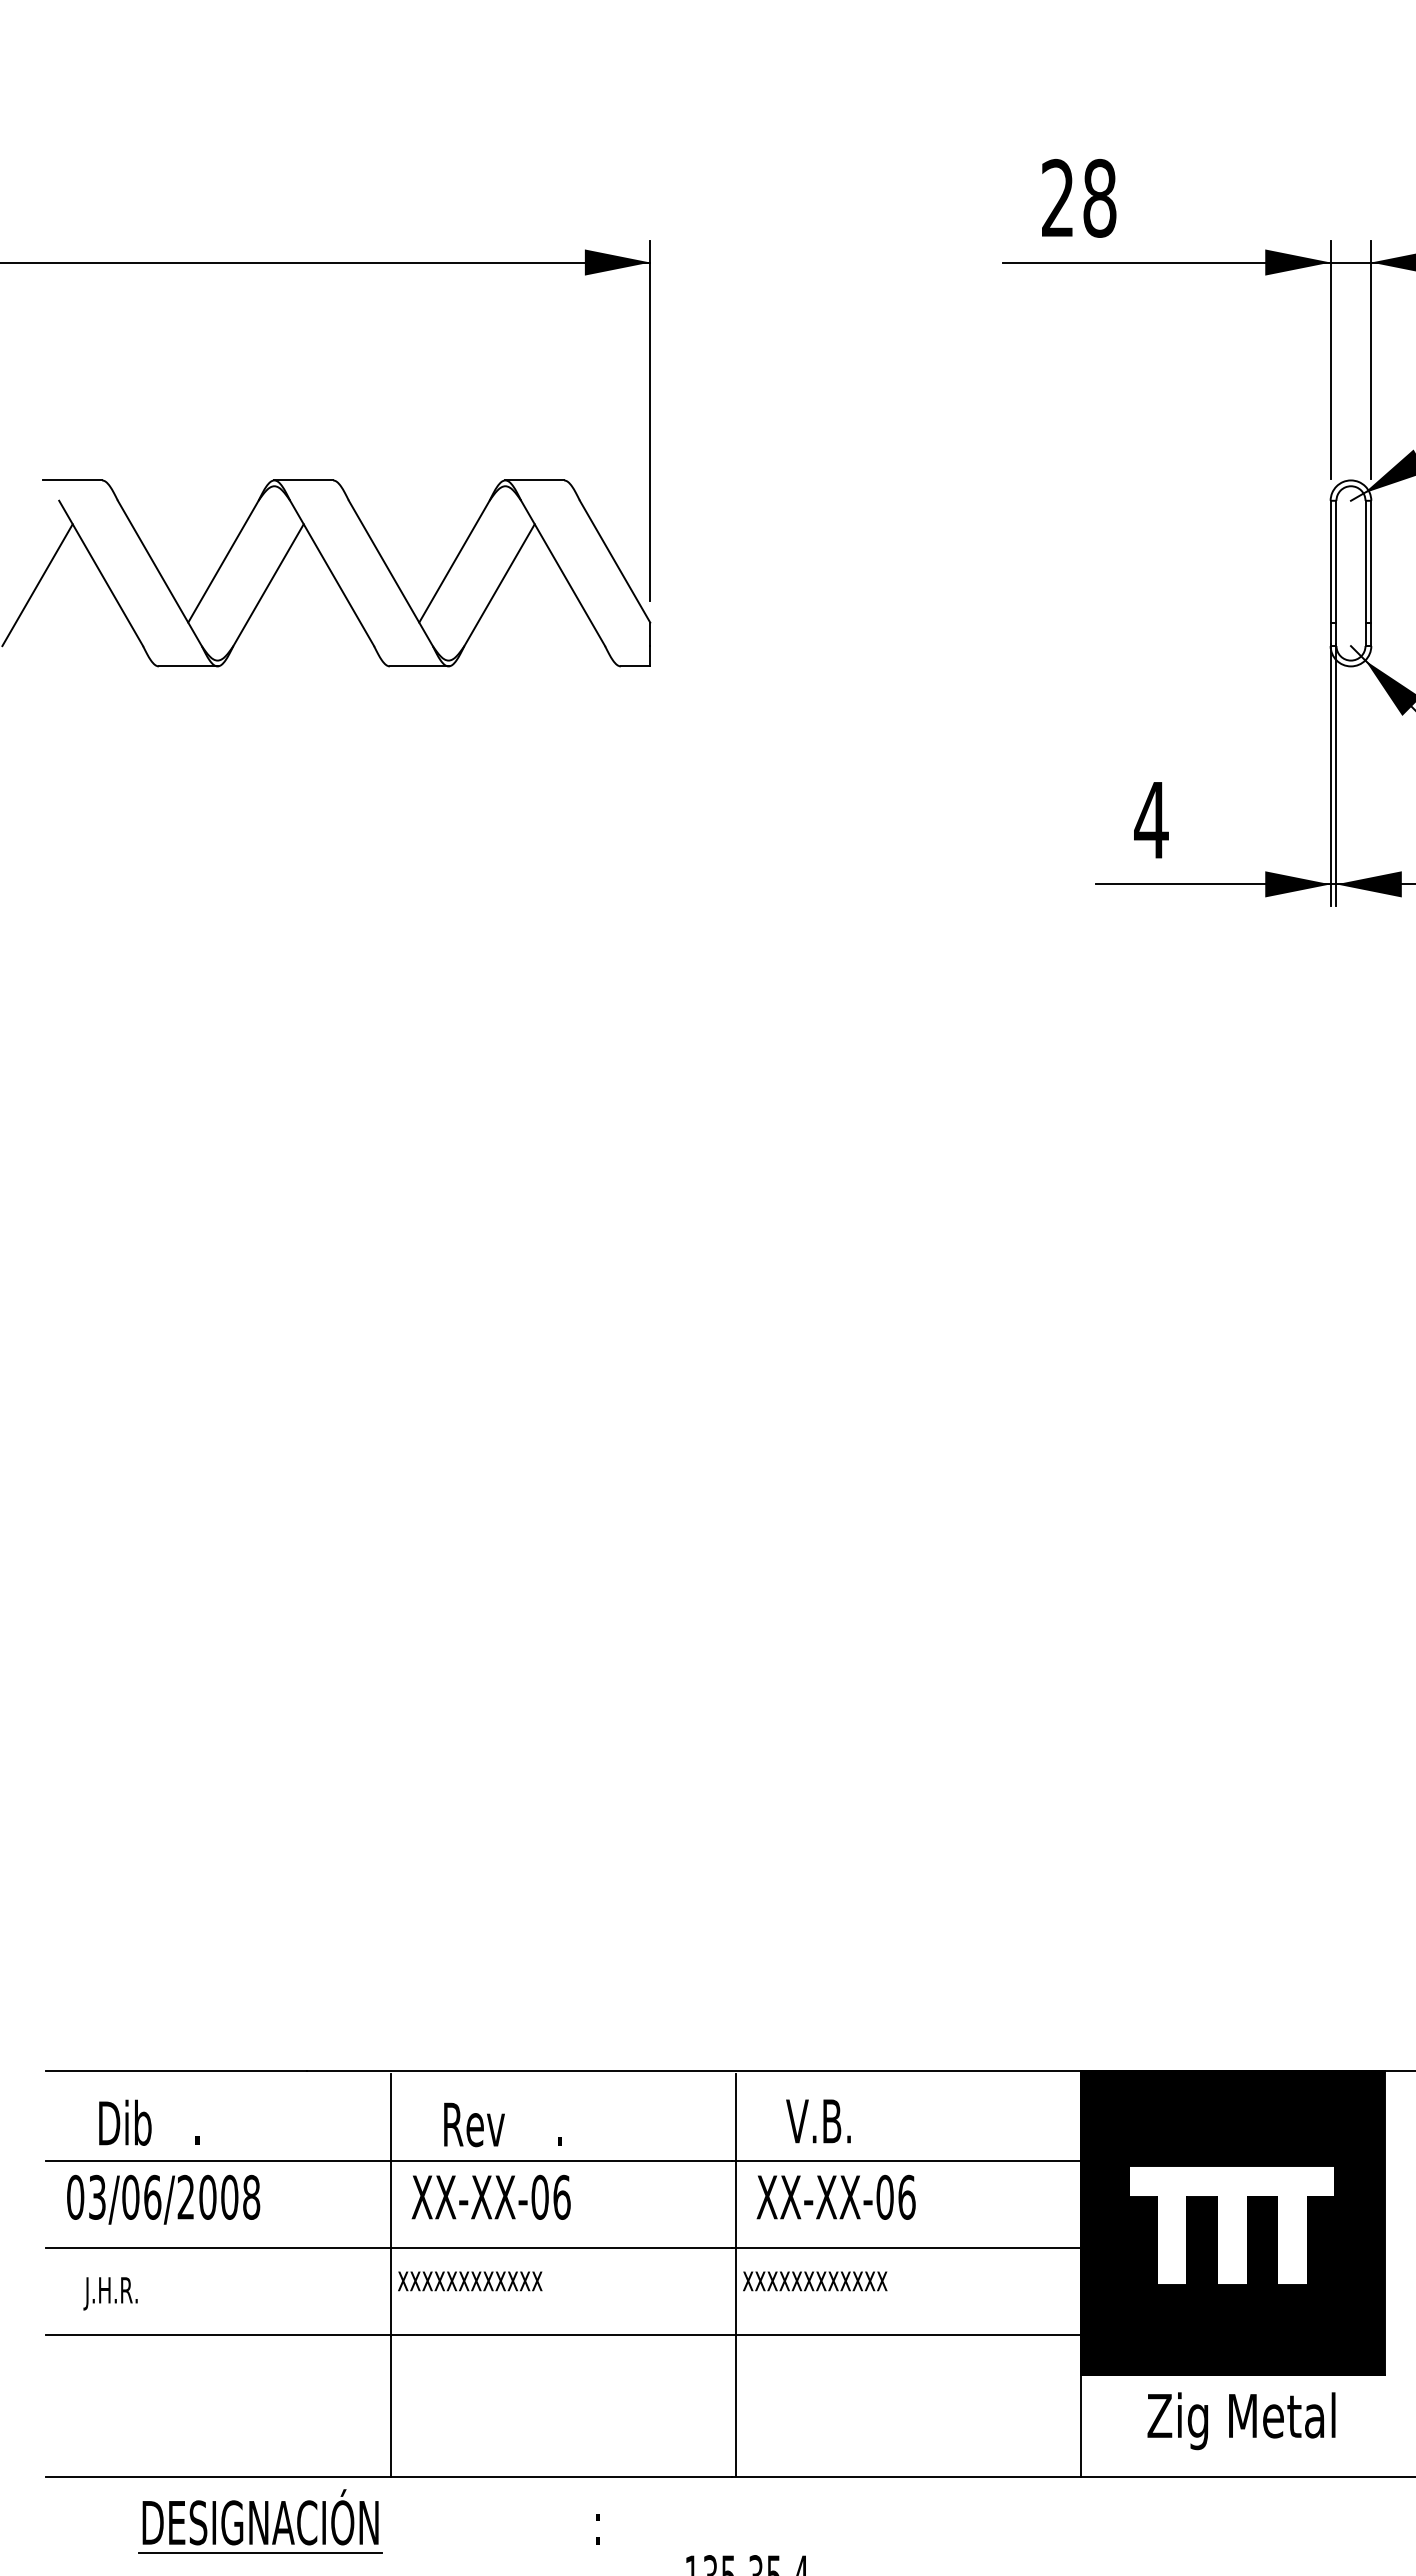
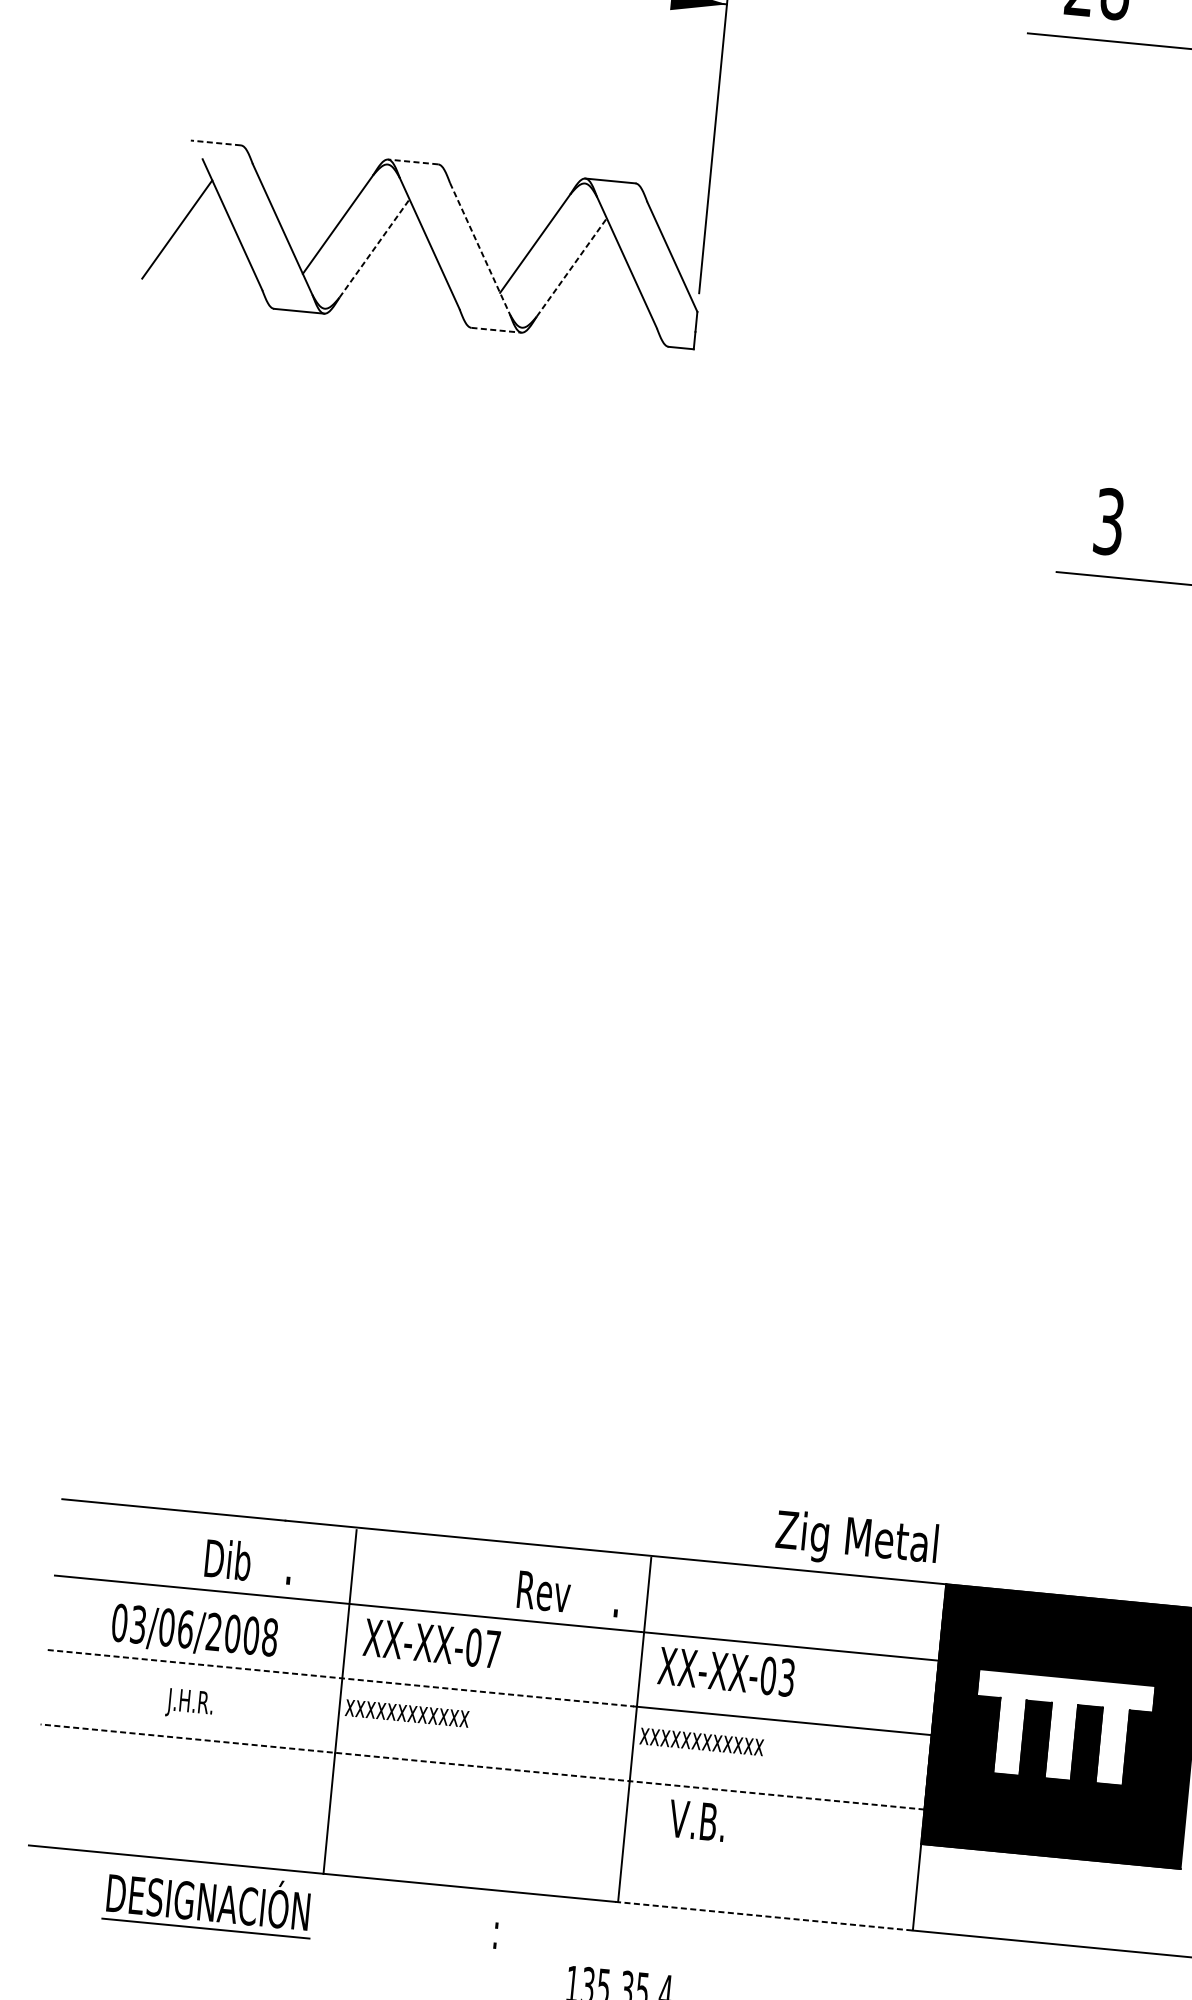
line: (72, 480) -> (215, 143), solid -> dashed
line: (303, 480) -> (412, 161), solid -> dashed
line: (390, 573) -> (479, 248), solid -> dashed
line: (268, 584) -> (374, 247), solid -> dashed
line: (499, 584) -> (571, 266), solid -> dashed
line: (419, 666) -> (496, 330), solid -> dashed
text: (1151, 819) -> (1109, 521), 4 -> 3
text: (818, 2121) -> (697, 1820), moved
text: (149, 2122) -> (248, 1561), moved
text: (502, 2124) -> (568, 1593), moved
text: (561, 2196) -> (492, 1648), XX-XX-06 -> XX-XX-07
text: (906, 2196) -> (786, 1676), XX-XX-06 -> XX-XX-03
text: (163, 2199) -> (194, 1632), moved
line: (389, 2247) -> (341, 1677), solid -> dashed
text: (110, 2293) -> (189, 1703), moved
line: (563, 2334) -> (482, 1766), solid -> dashed
text: (1241, 2421) -> (856, 1541), moved
line: (907, 2476) -> (764, 1916), solid -> dashed

